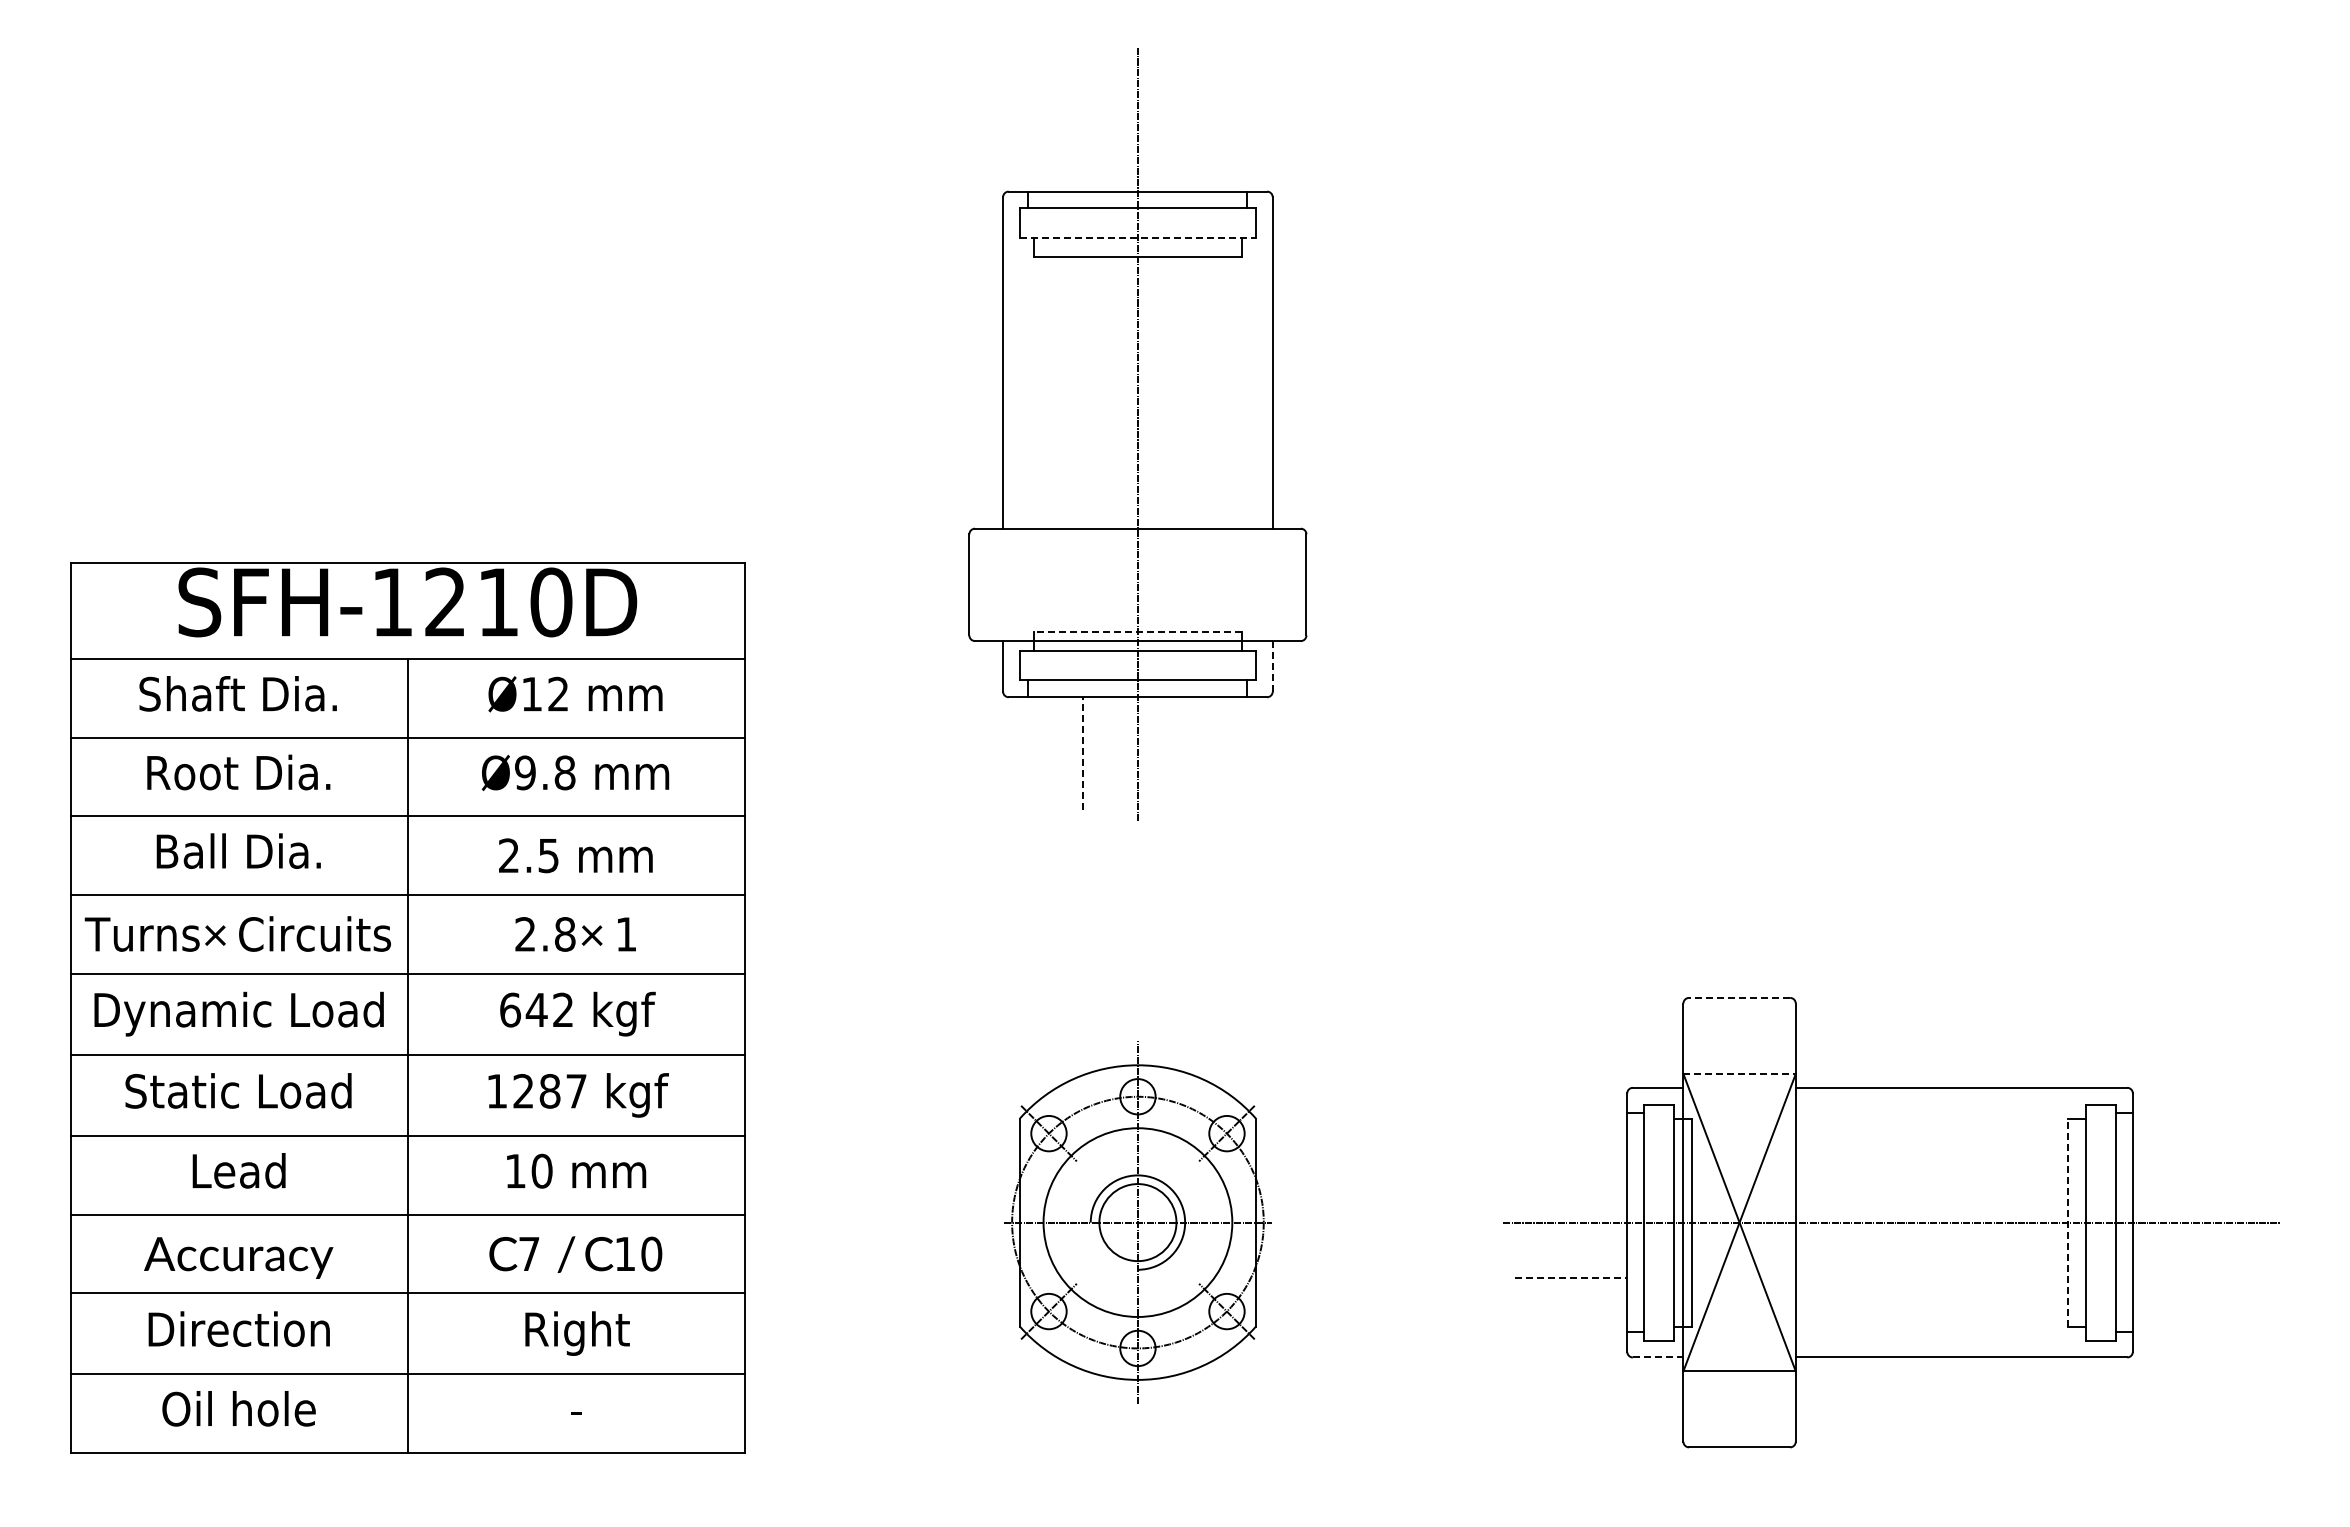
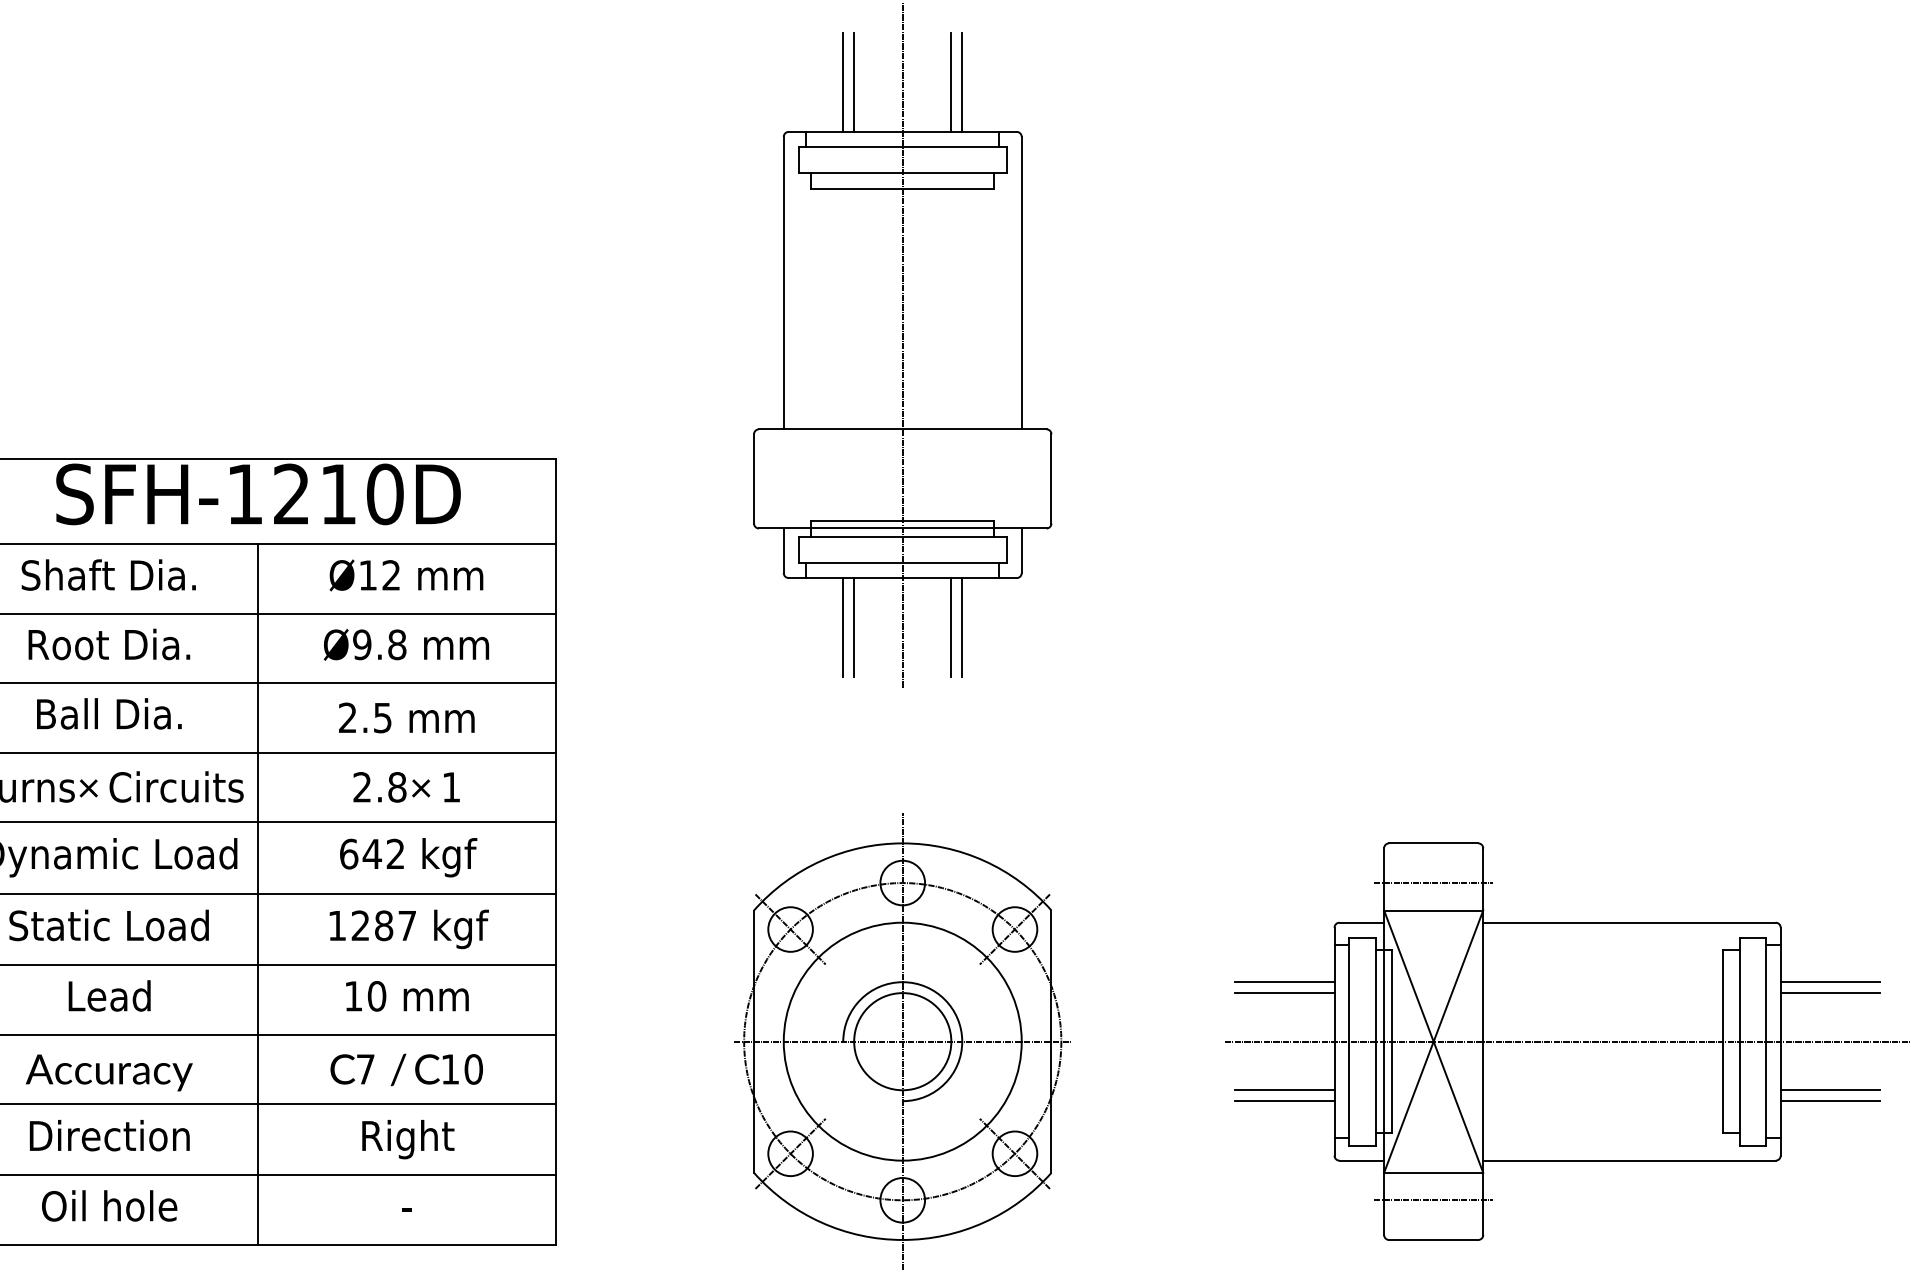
line: (1070, 135) -> (843, 82), added
line: (1082, 135) -> (853, 82), added
line: (1192, 135) -> (950, 82), added
line: (1205, 135) -> (962, 82), added
line: (1137, 238) -> (902, 173), dashed -> solid
line: (1137, 632) -> (902, 520), dashed -> solid
line: (1272, 665) -> (1021, 550), dashed -> solid
line: (1082, 752) -> (853, 626), dashed -> solid
line: (1070, 753) -> (843, 627), added
line: (1192, 753) -> (950, 627), added
line: (1205, 753) -> (962, 627), added
line: (1739, 997) -> (1433, 843), dashed -> solid
line: (1739, 1042) -> (1433, 882), added
line: (1740, 1074) -> (1434, 910), dashed -> solid
line: (1570, 1155) -> (1284, 982), added
line: (2188, 1155) -> (1829, 982), added
line: (1570, 1167) -> (1284, 993), added
line: (2188, 1167) -> (1829, 993), added
part: (1137, 1222) -> (902, 1041), size x1.43
line: (2067, 1222) -> (1723, 1041), dashed -> solid
line: (1571, 1277) -> (1285, 1090), dashed -> solid
line: (2188, 1277) -> (1829, 1090), added
line: (1570, 1290) -> (1284, 1101), added
line: (2188, 1290) -> (1829, 1101), added
line: (1658, 1357) -> (1362, 1160), dashed -> solid
line: (1739, 1402) -> (1433, 1200), added

